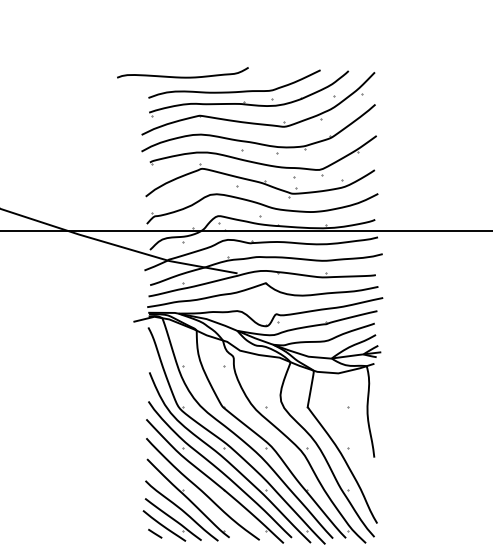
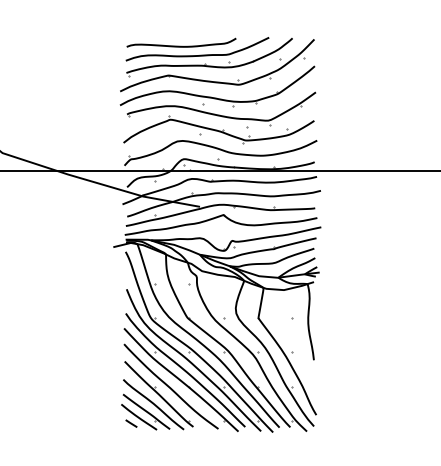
curve: (182, 76) -> (181, 45), moved

